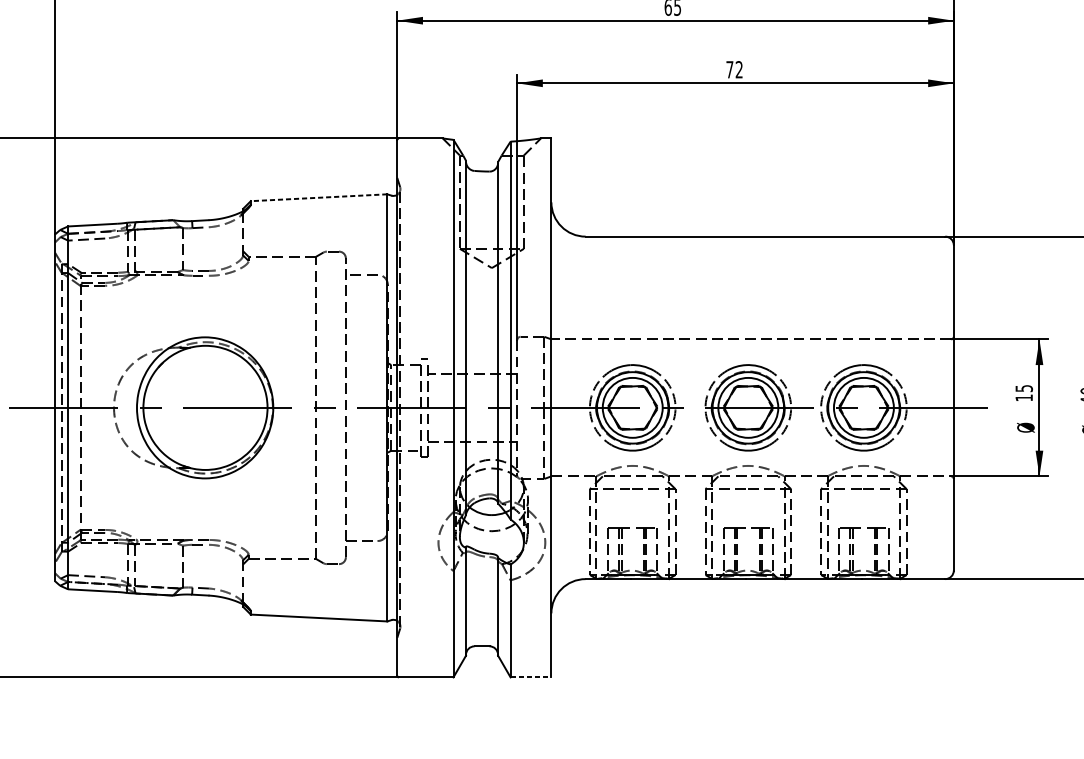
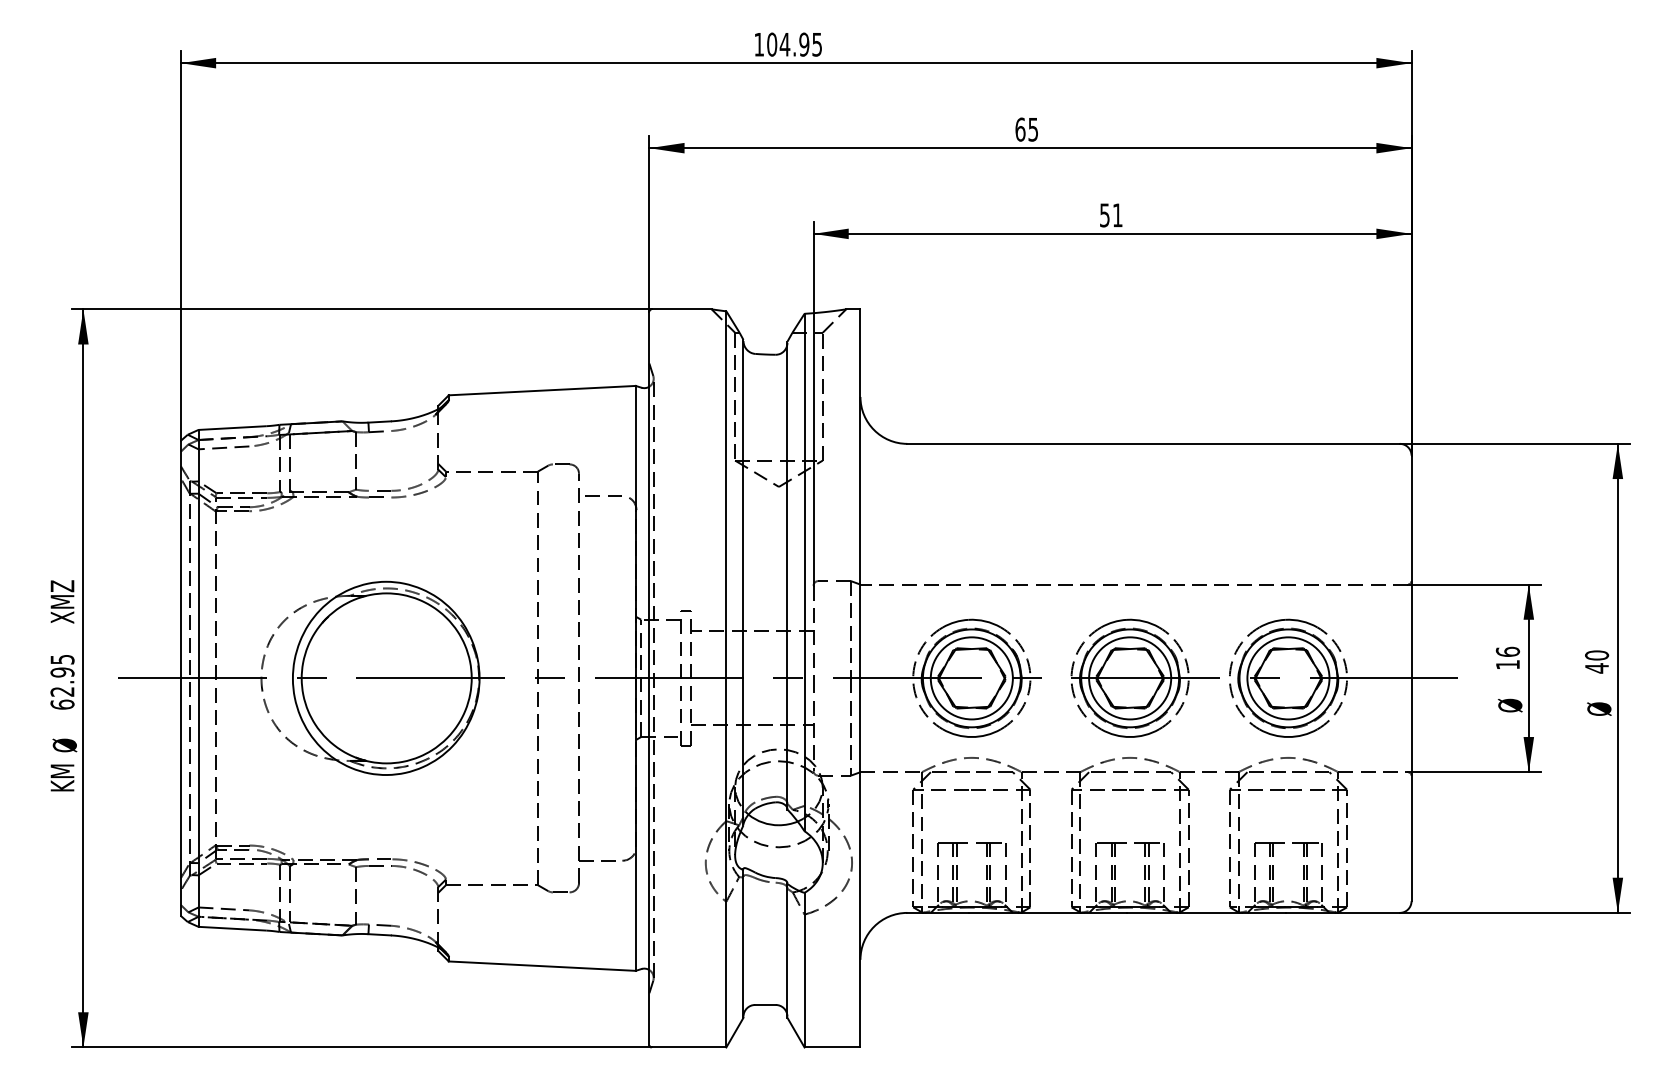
text: (734, 69) -> (1111, 215), 72 -> 51
line: (319, 197) -> (542, 390), dashed -> solid
text: (1023, 388) -> (1507, 651), 15 -> 16
line: (530, 677) -> (832, 1047), dashed -> solid

